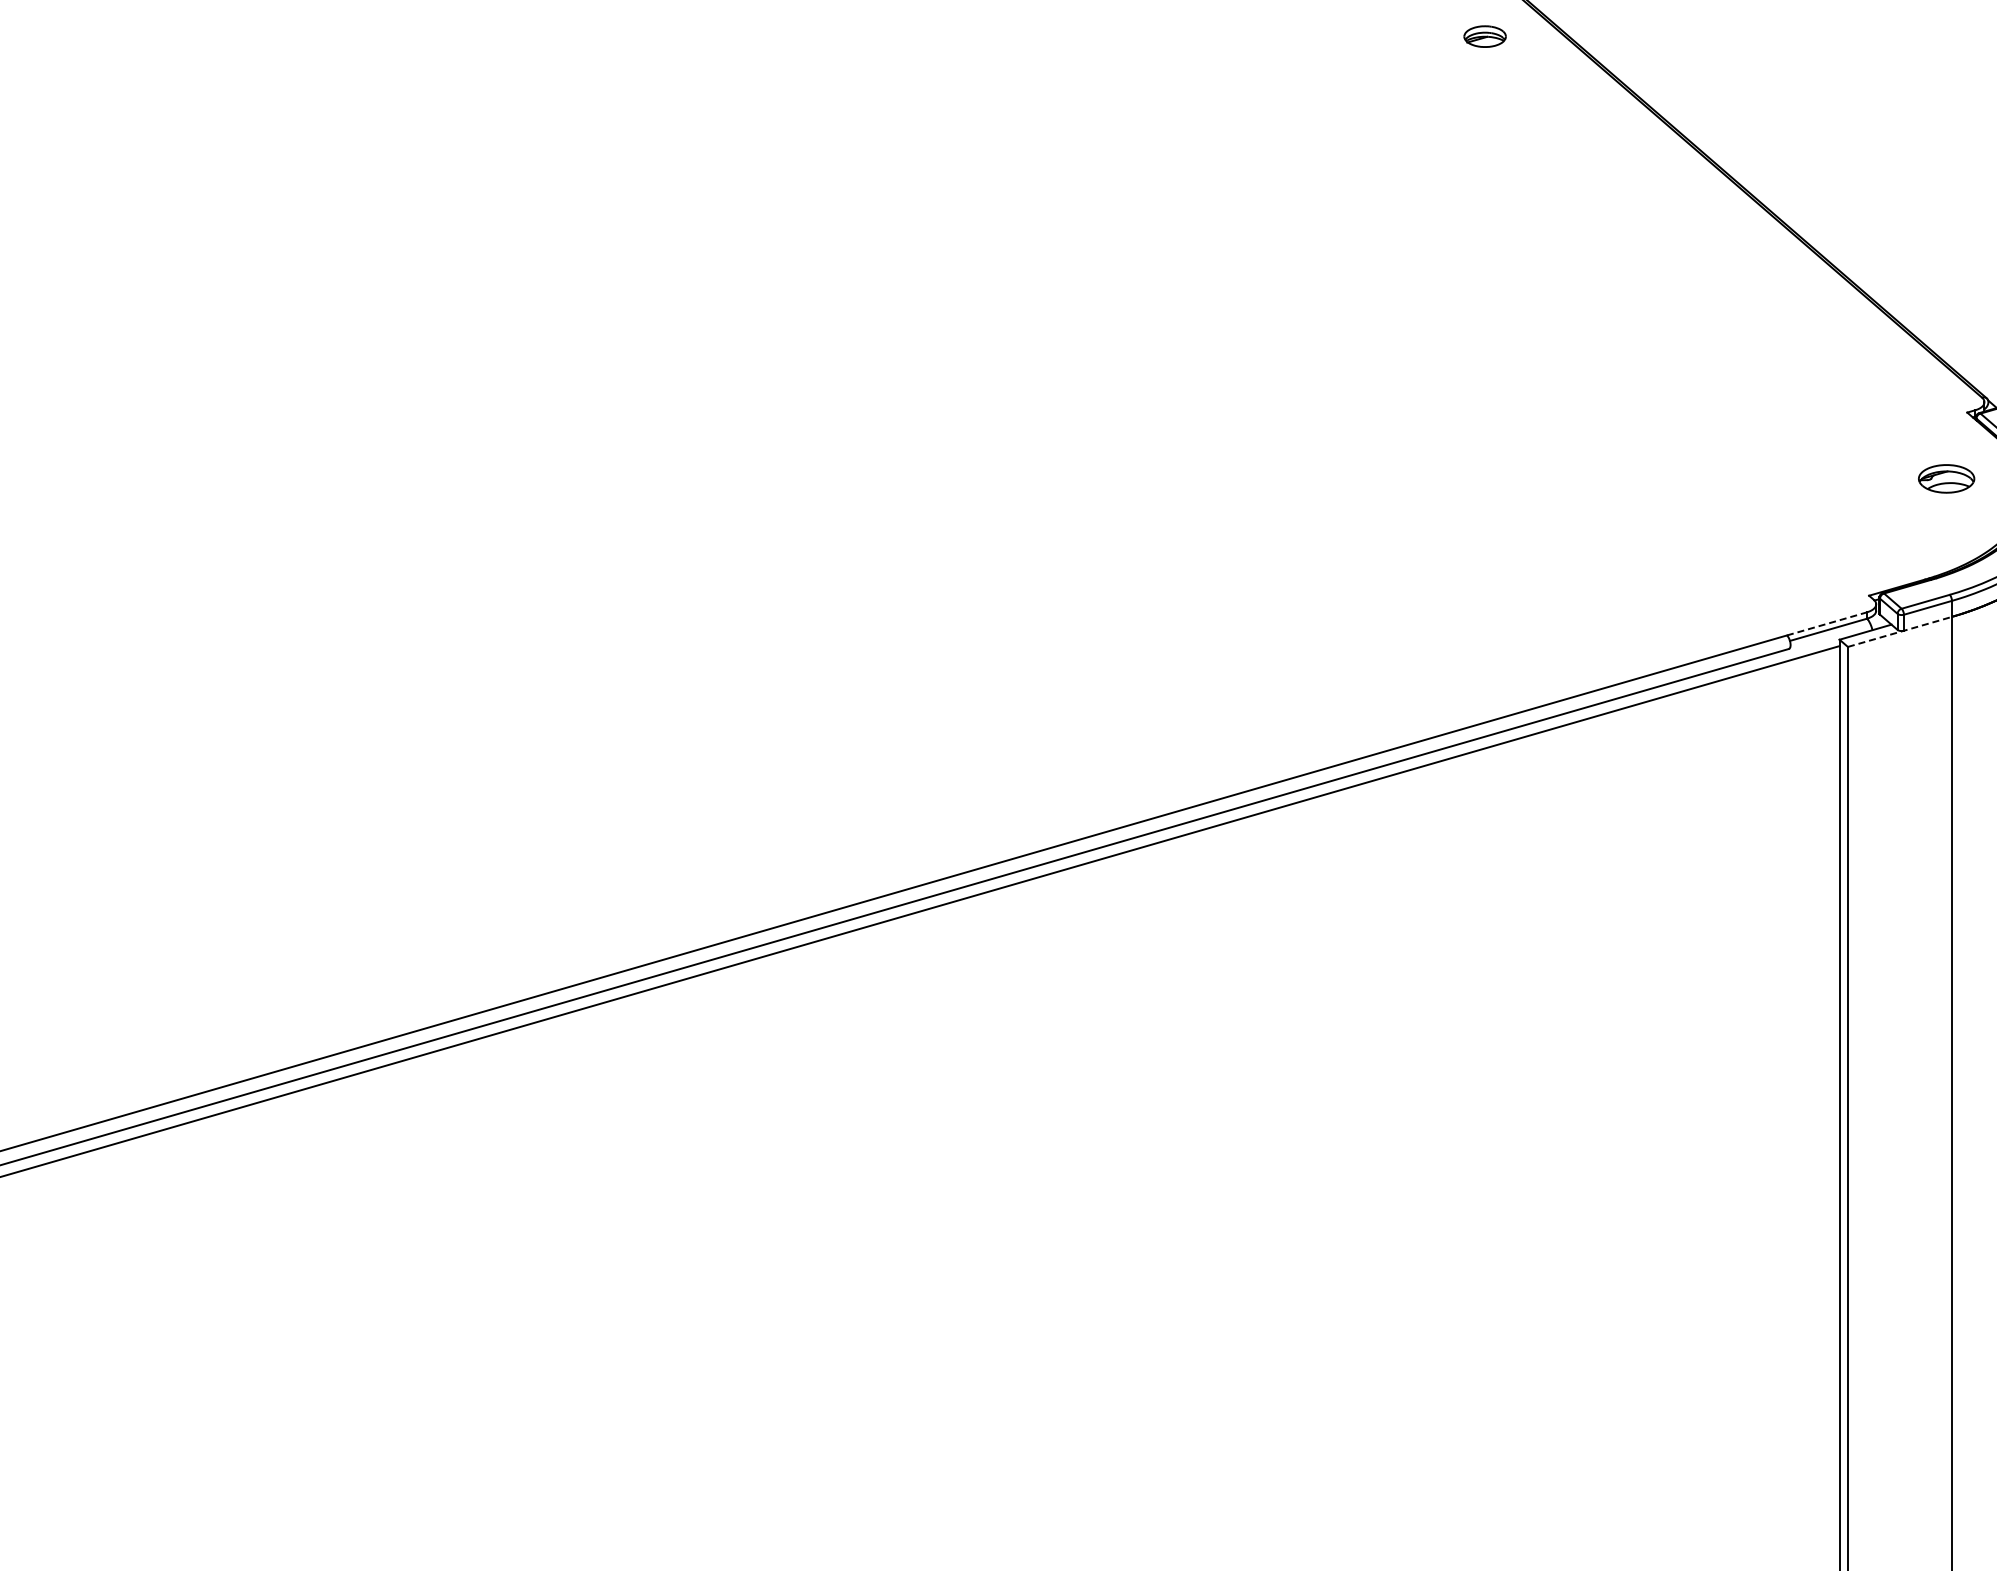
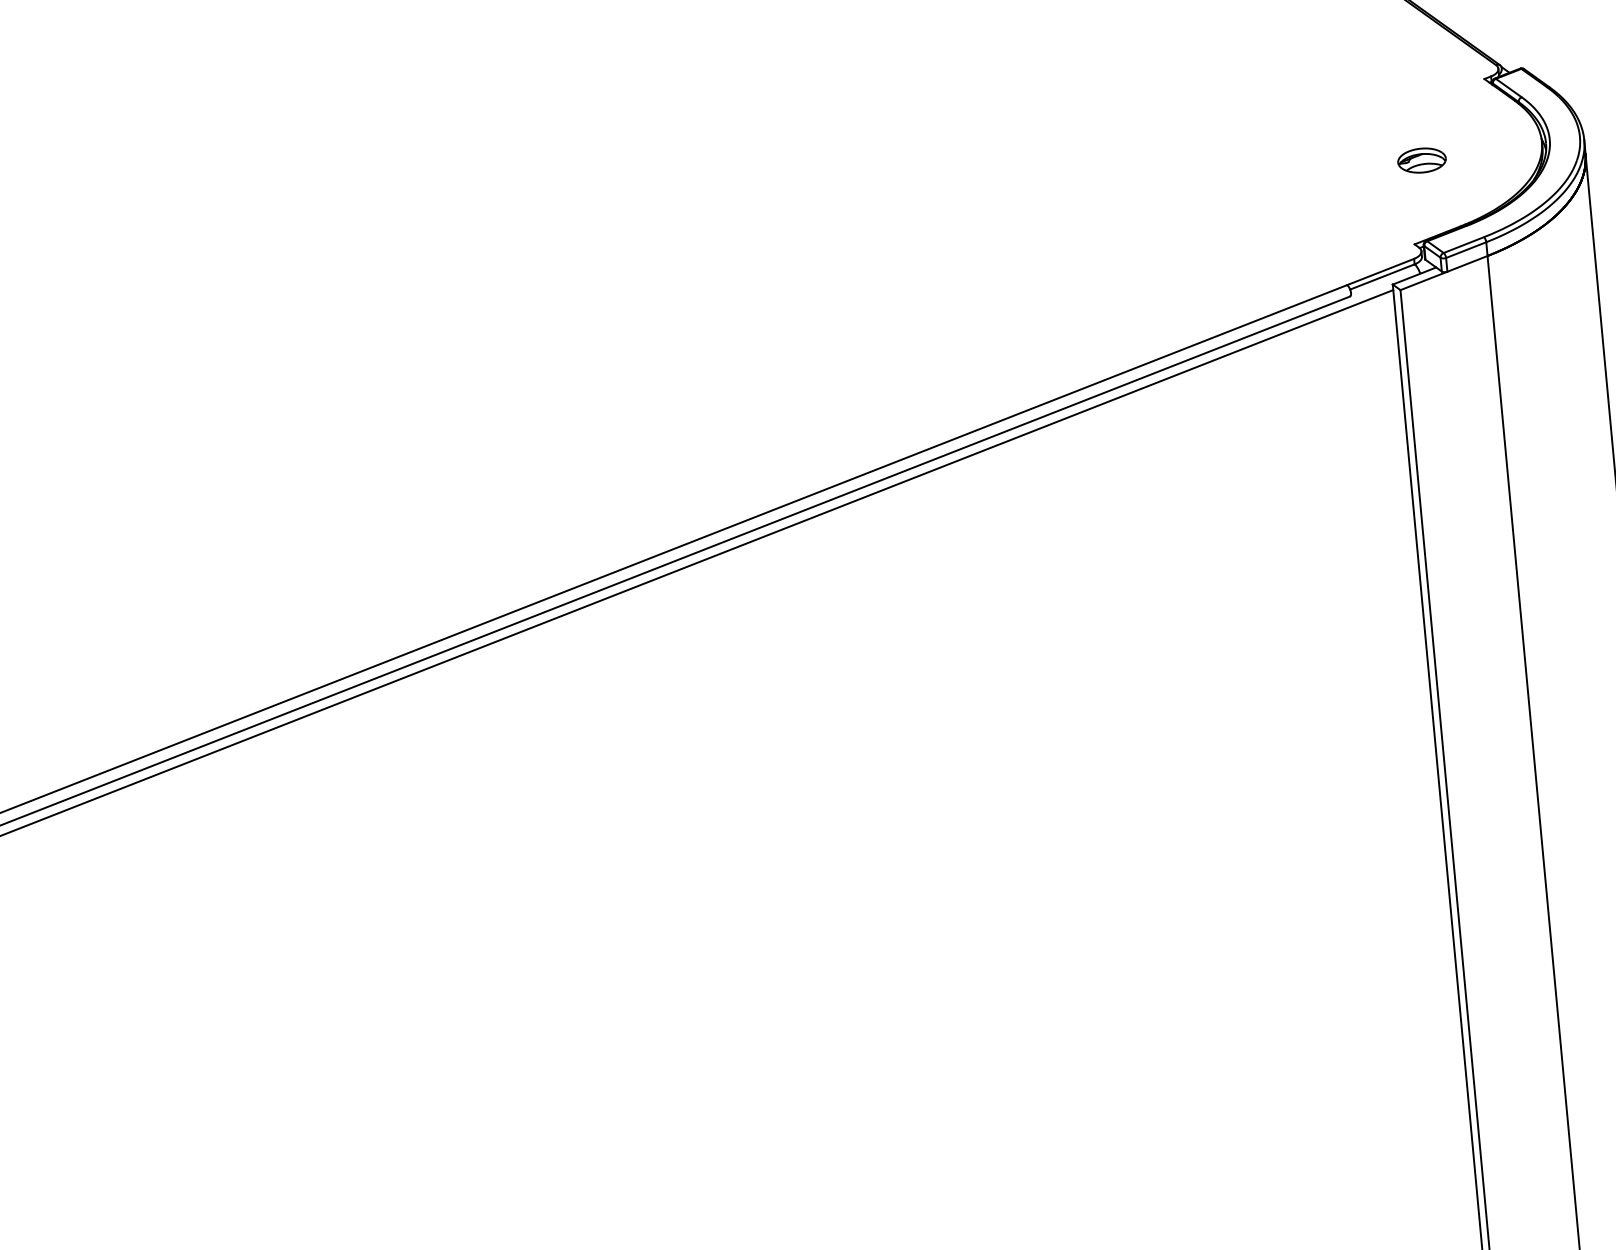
part: (1946, 478) -> (1421, 160), moved
line: (1826, 623) -> (1380, 271), dashed -> solid
line: (1900, 631) -> (1444, 272), dashed -> solid

